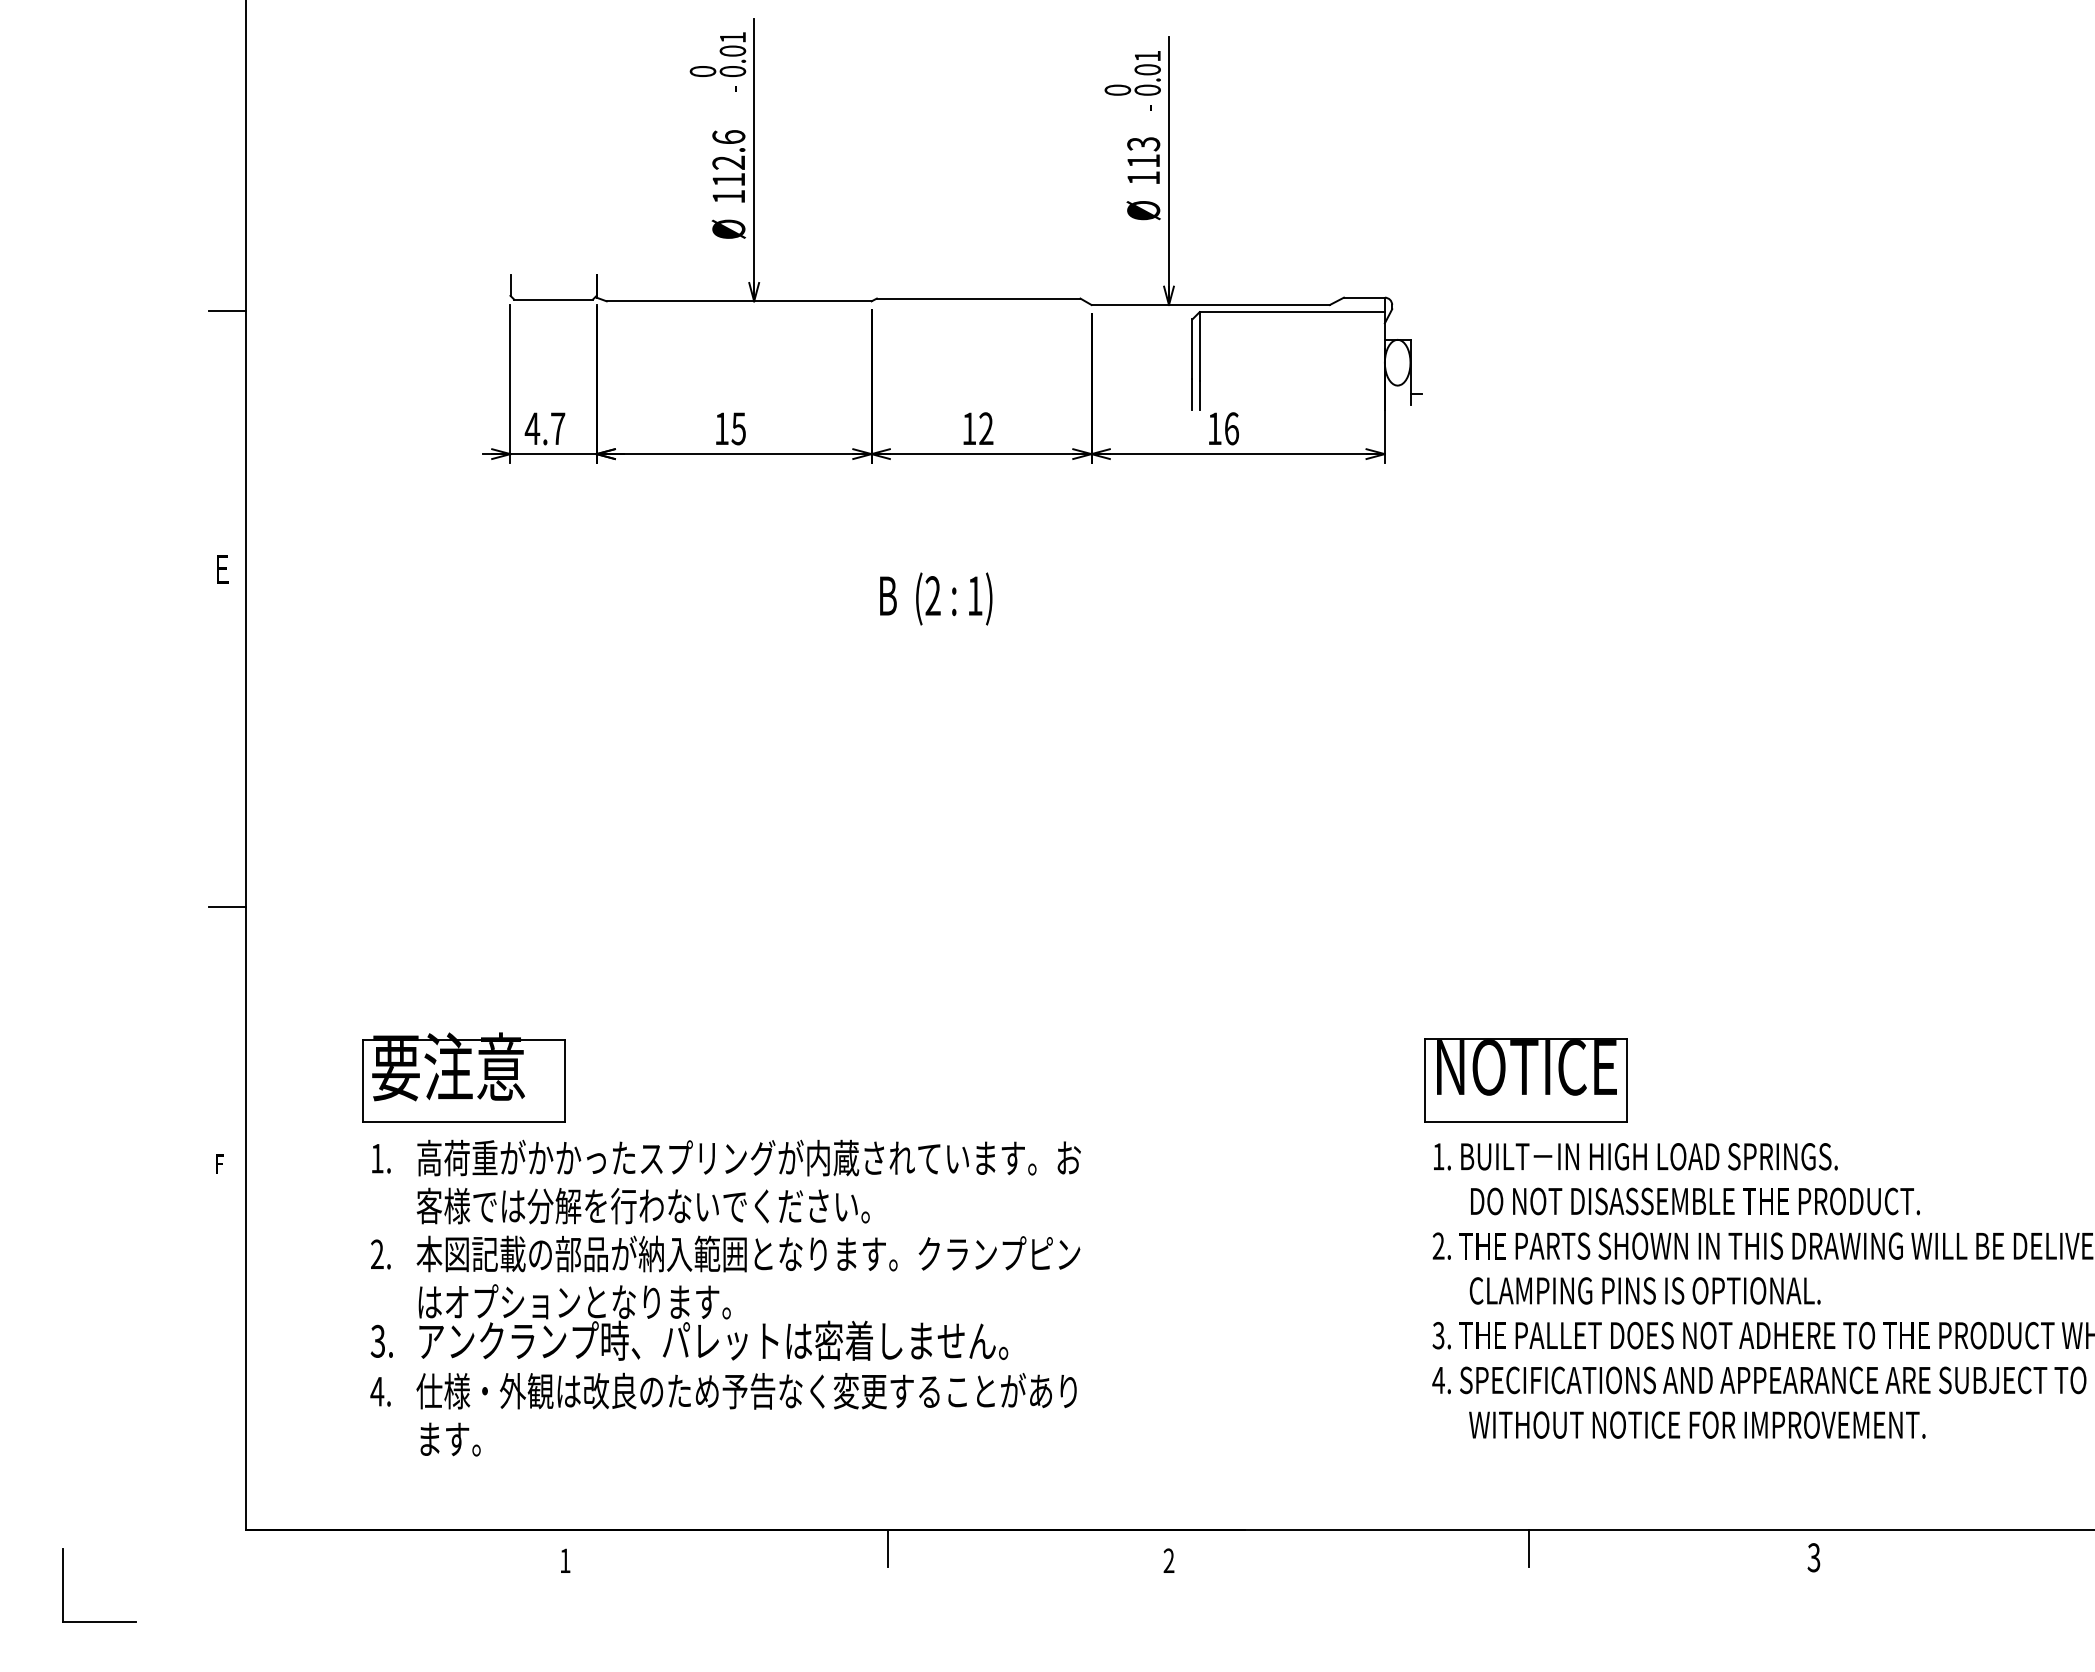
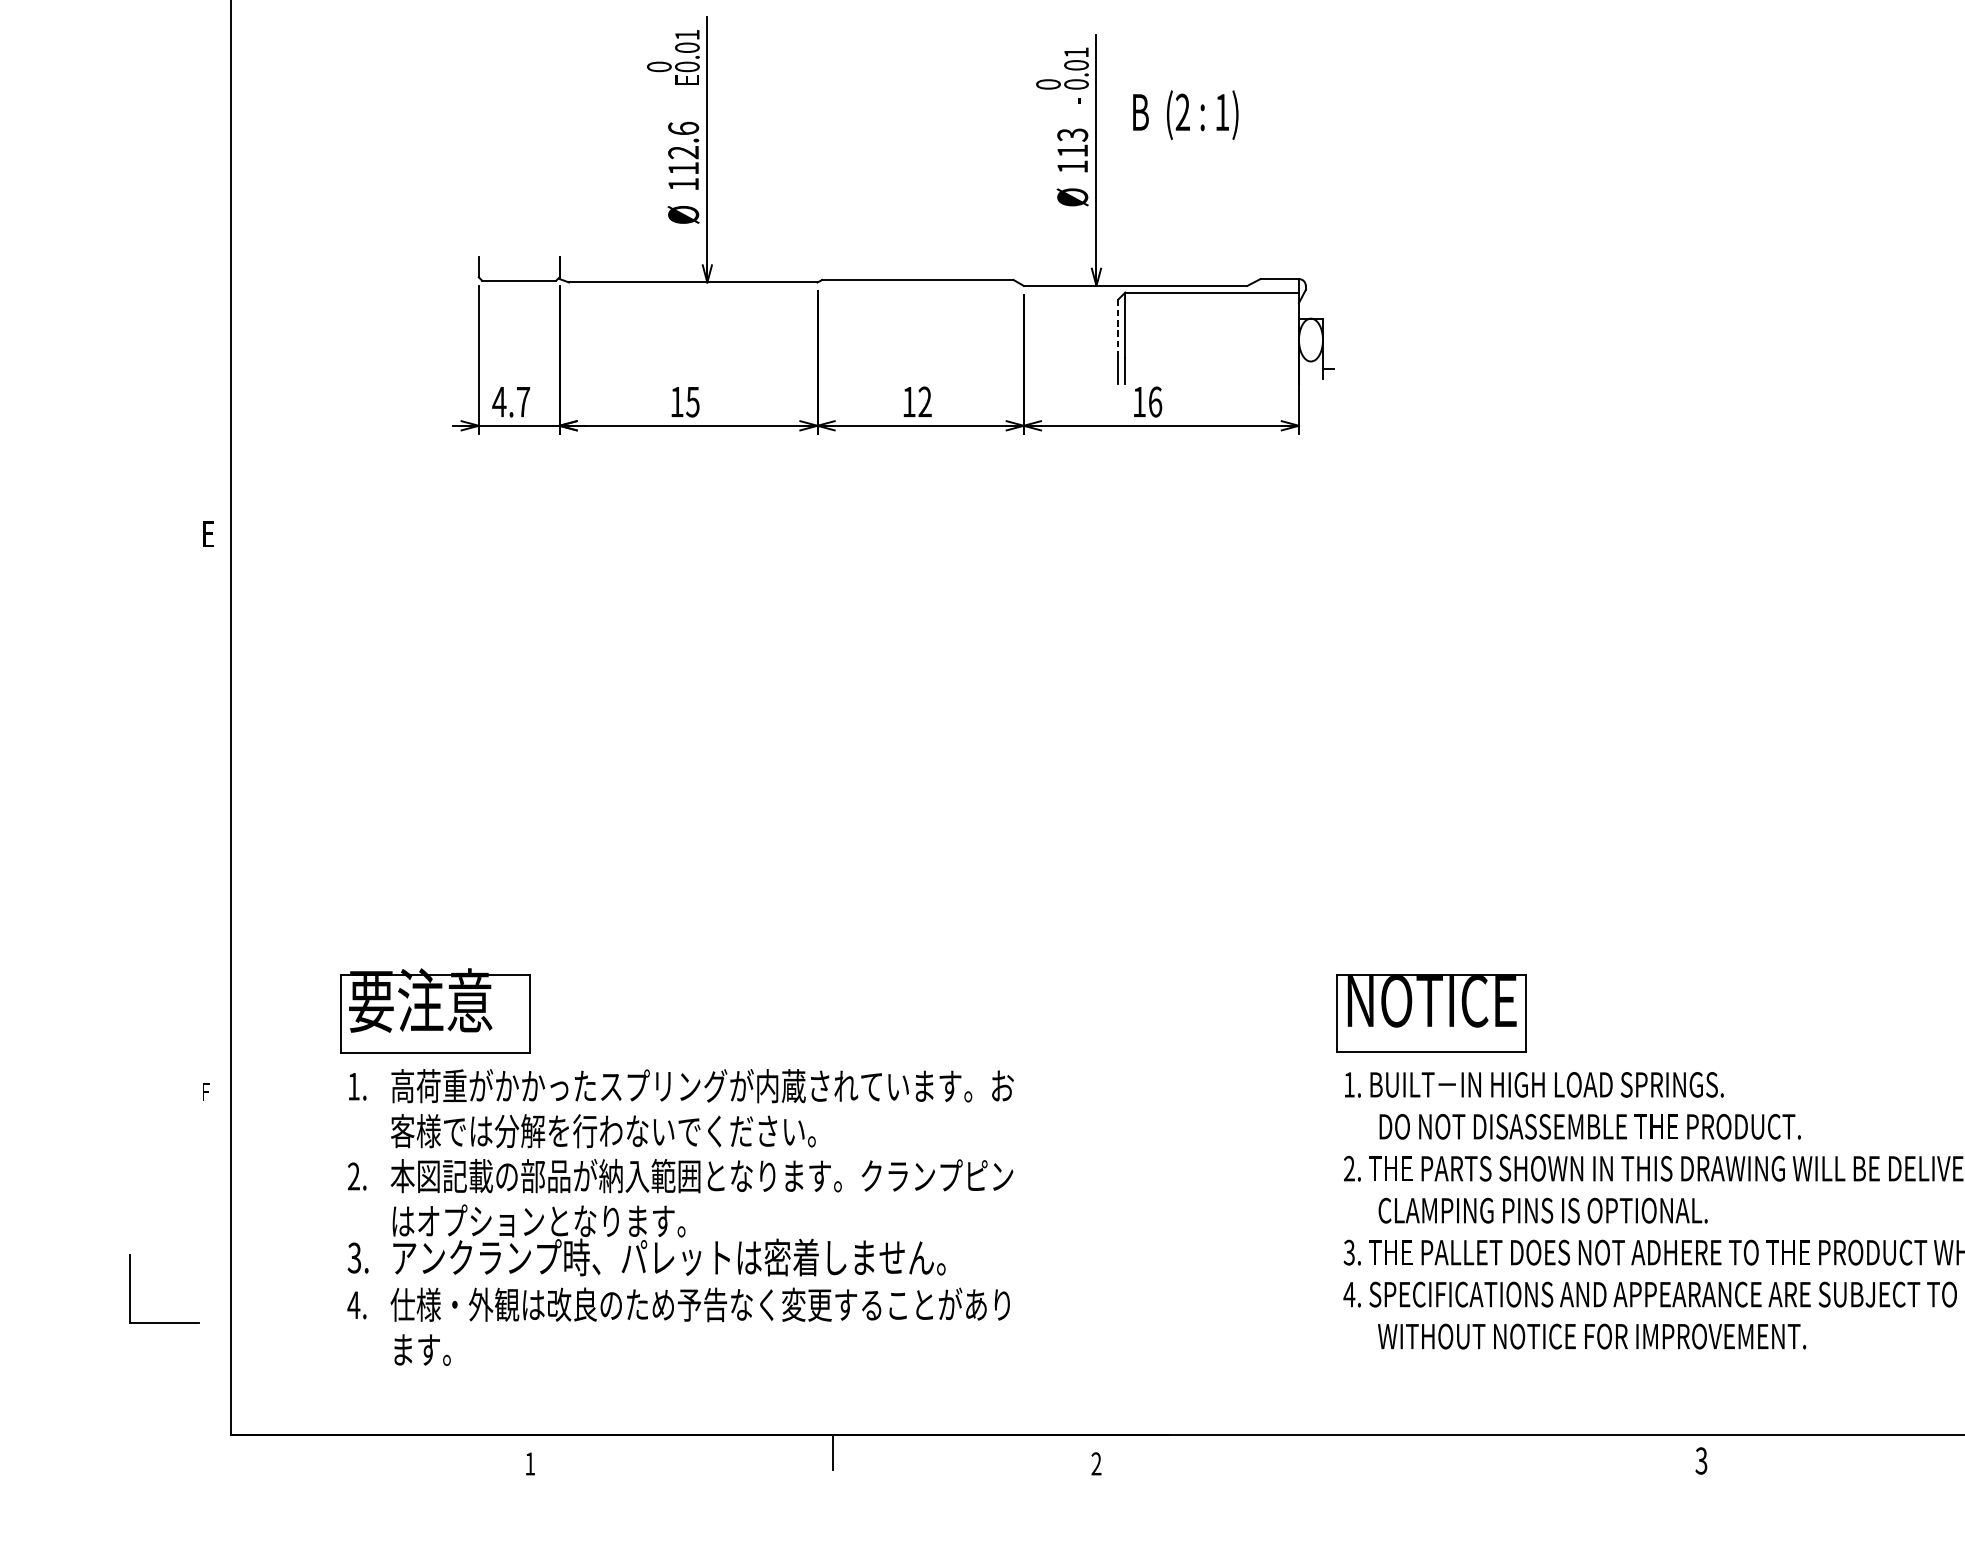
text: (732, 85) -> (687, 80), - -> E
line: (227, 311) -> (213, 292), removed
line: (1192, 349) -> (1118, 327), solid -> dashed
text: (936, 598) -> (1186, 114), moved
line: (227, 907) -> (213, 851), removed
line: (1529, 1548) -> (1434, 1452), removed
part: (63, 1585) -> (130, 1289), moved

